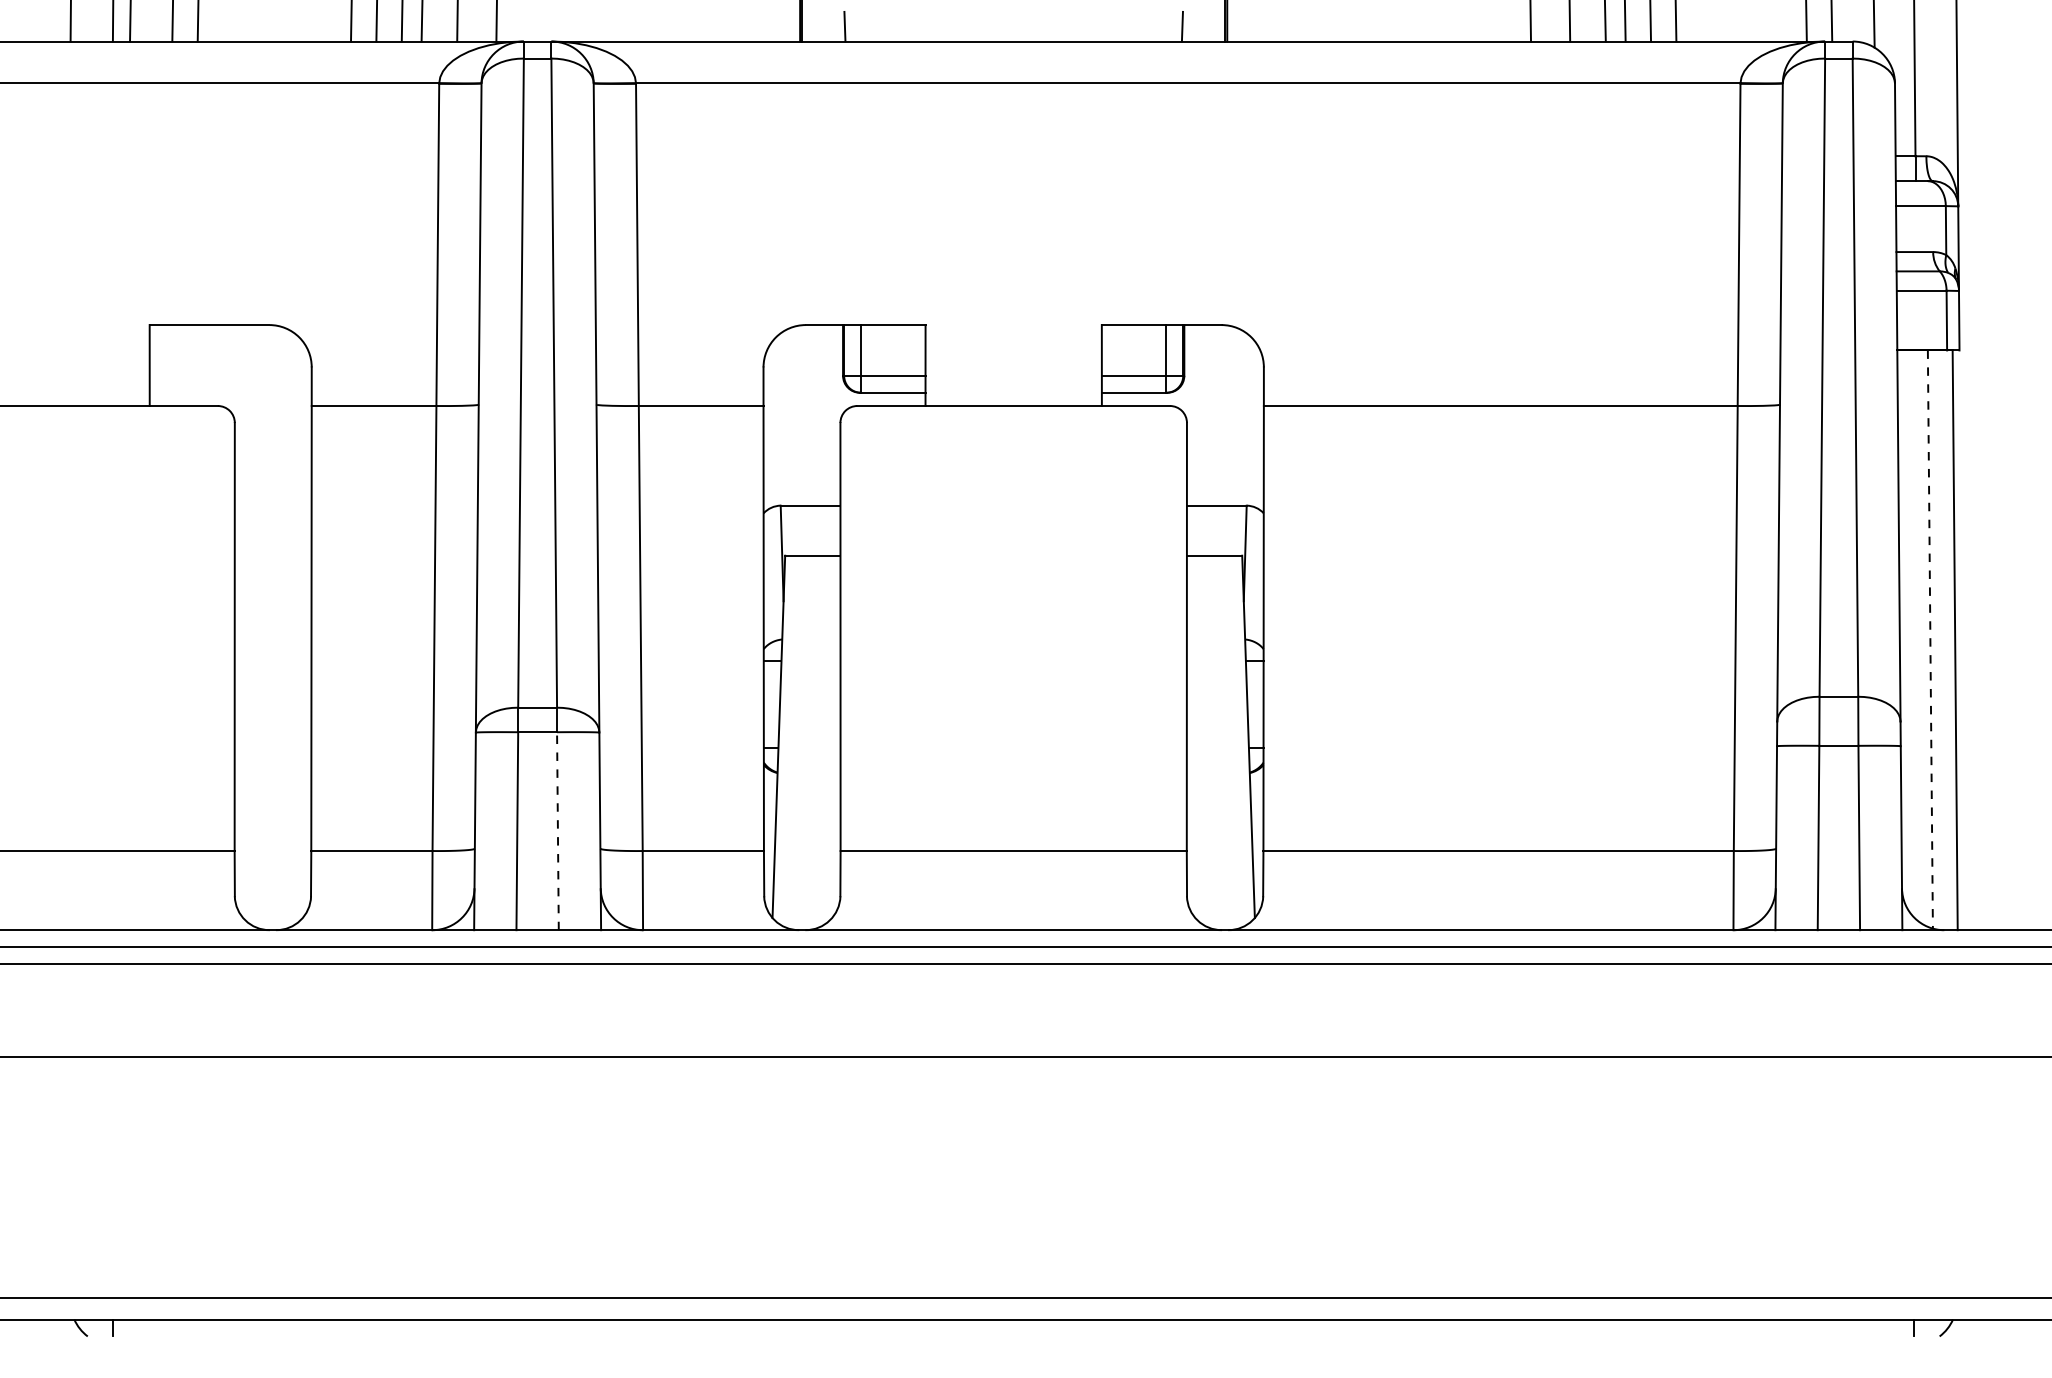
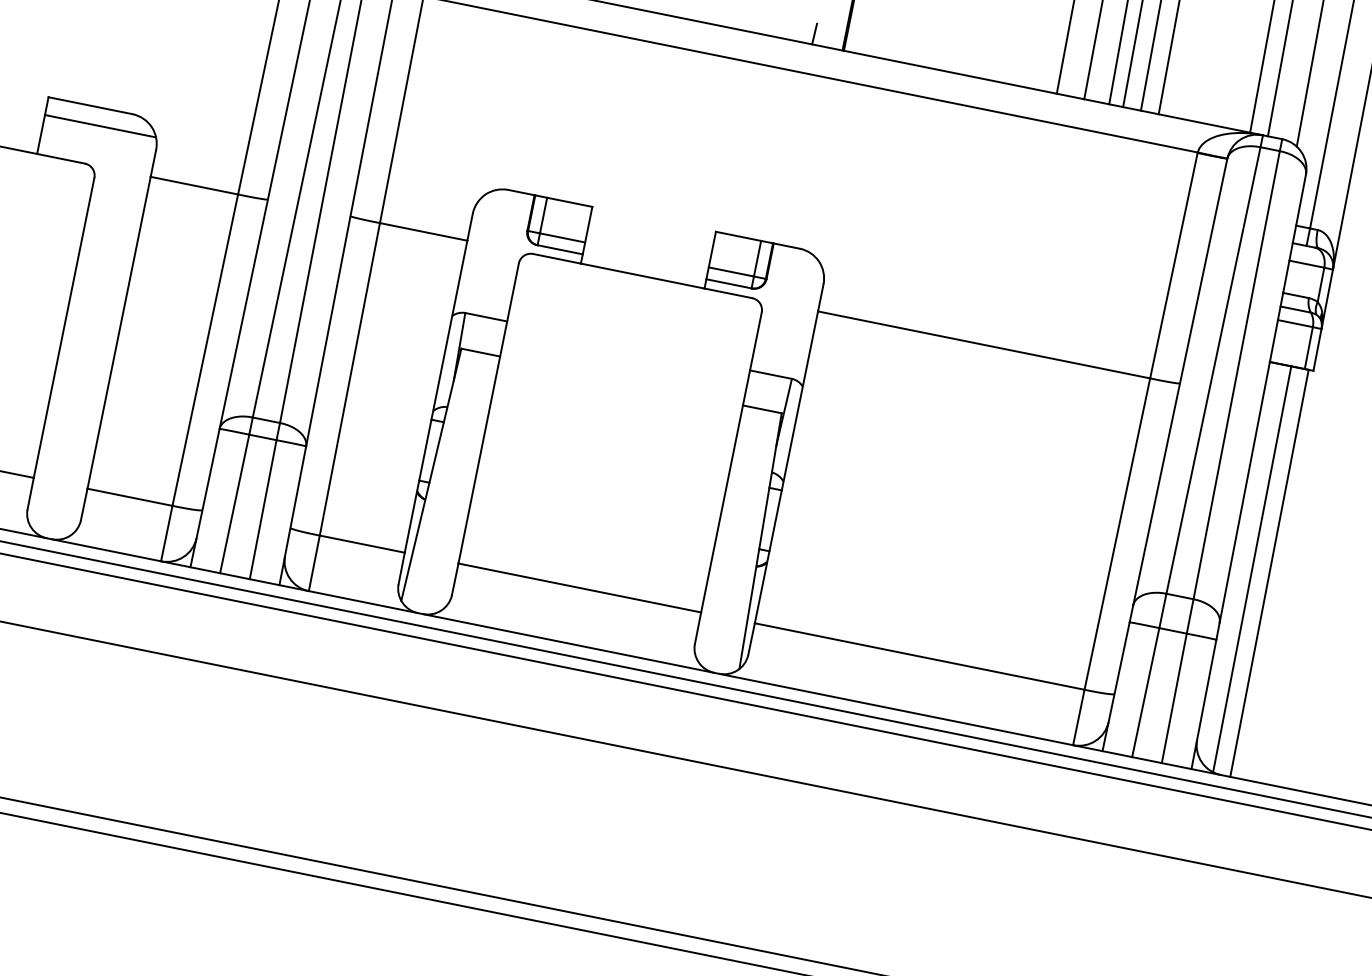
line: (228, 350) -> (100, 126), added
line: (1930, 640) -> (1252, 570), dashed -> solid
line: (557, 831) -> (262, 509), dashed -> solid

